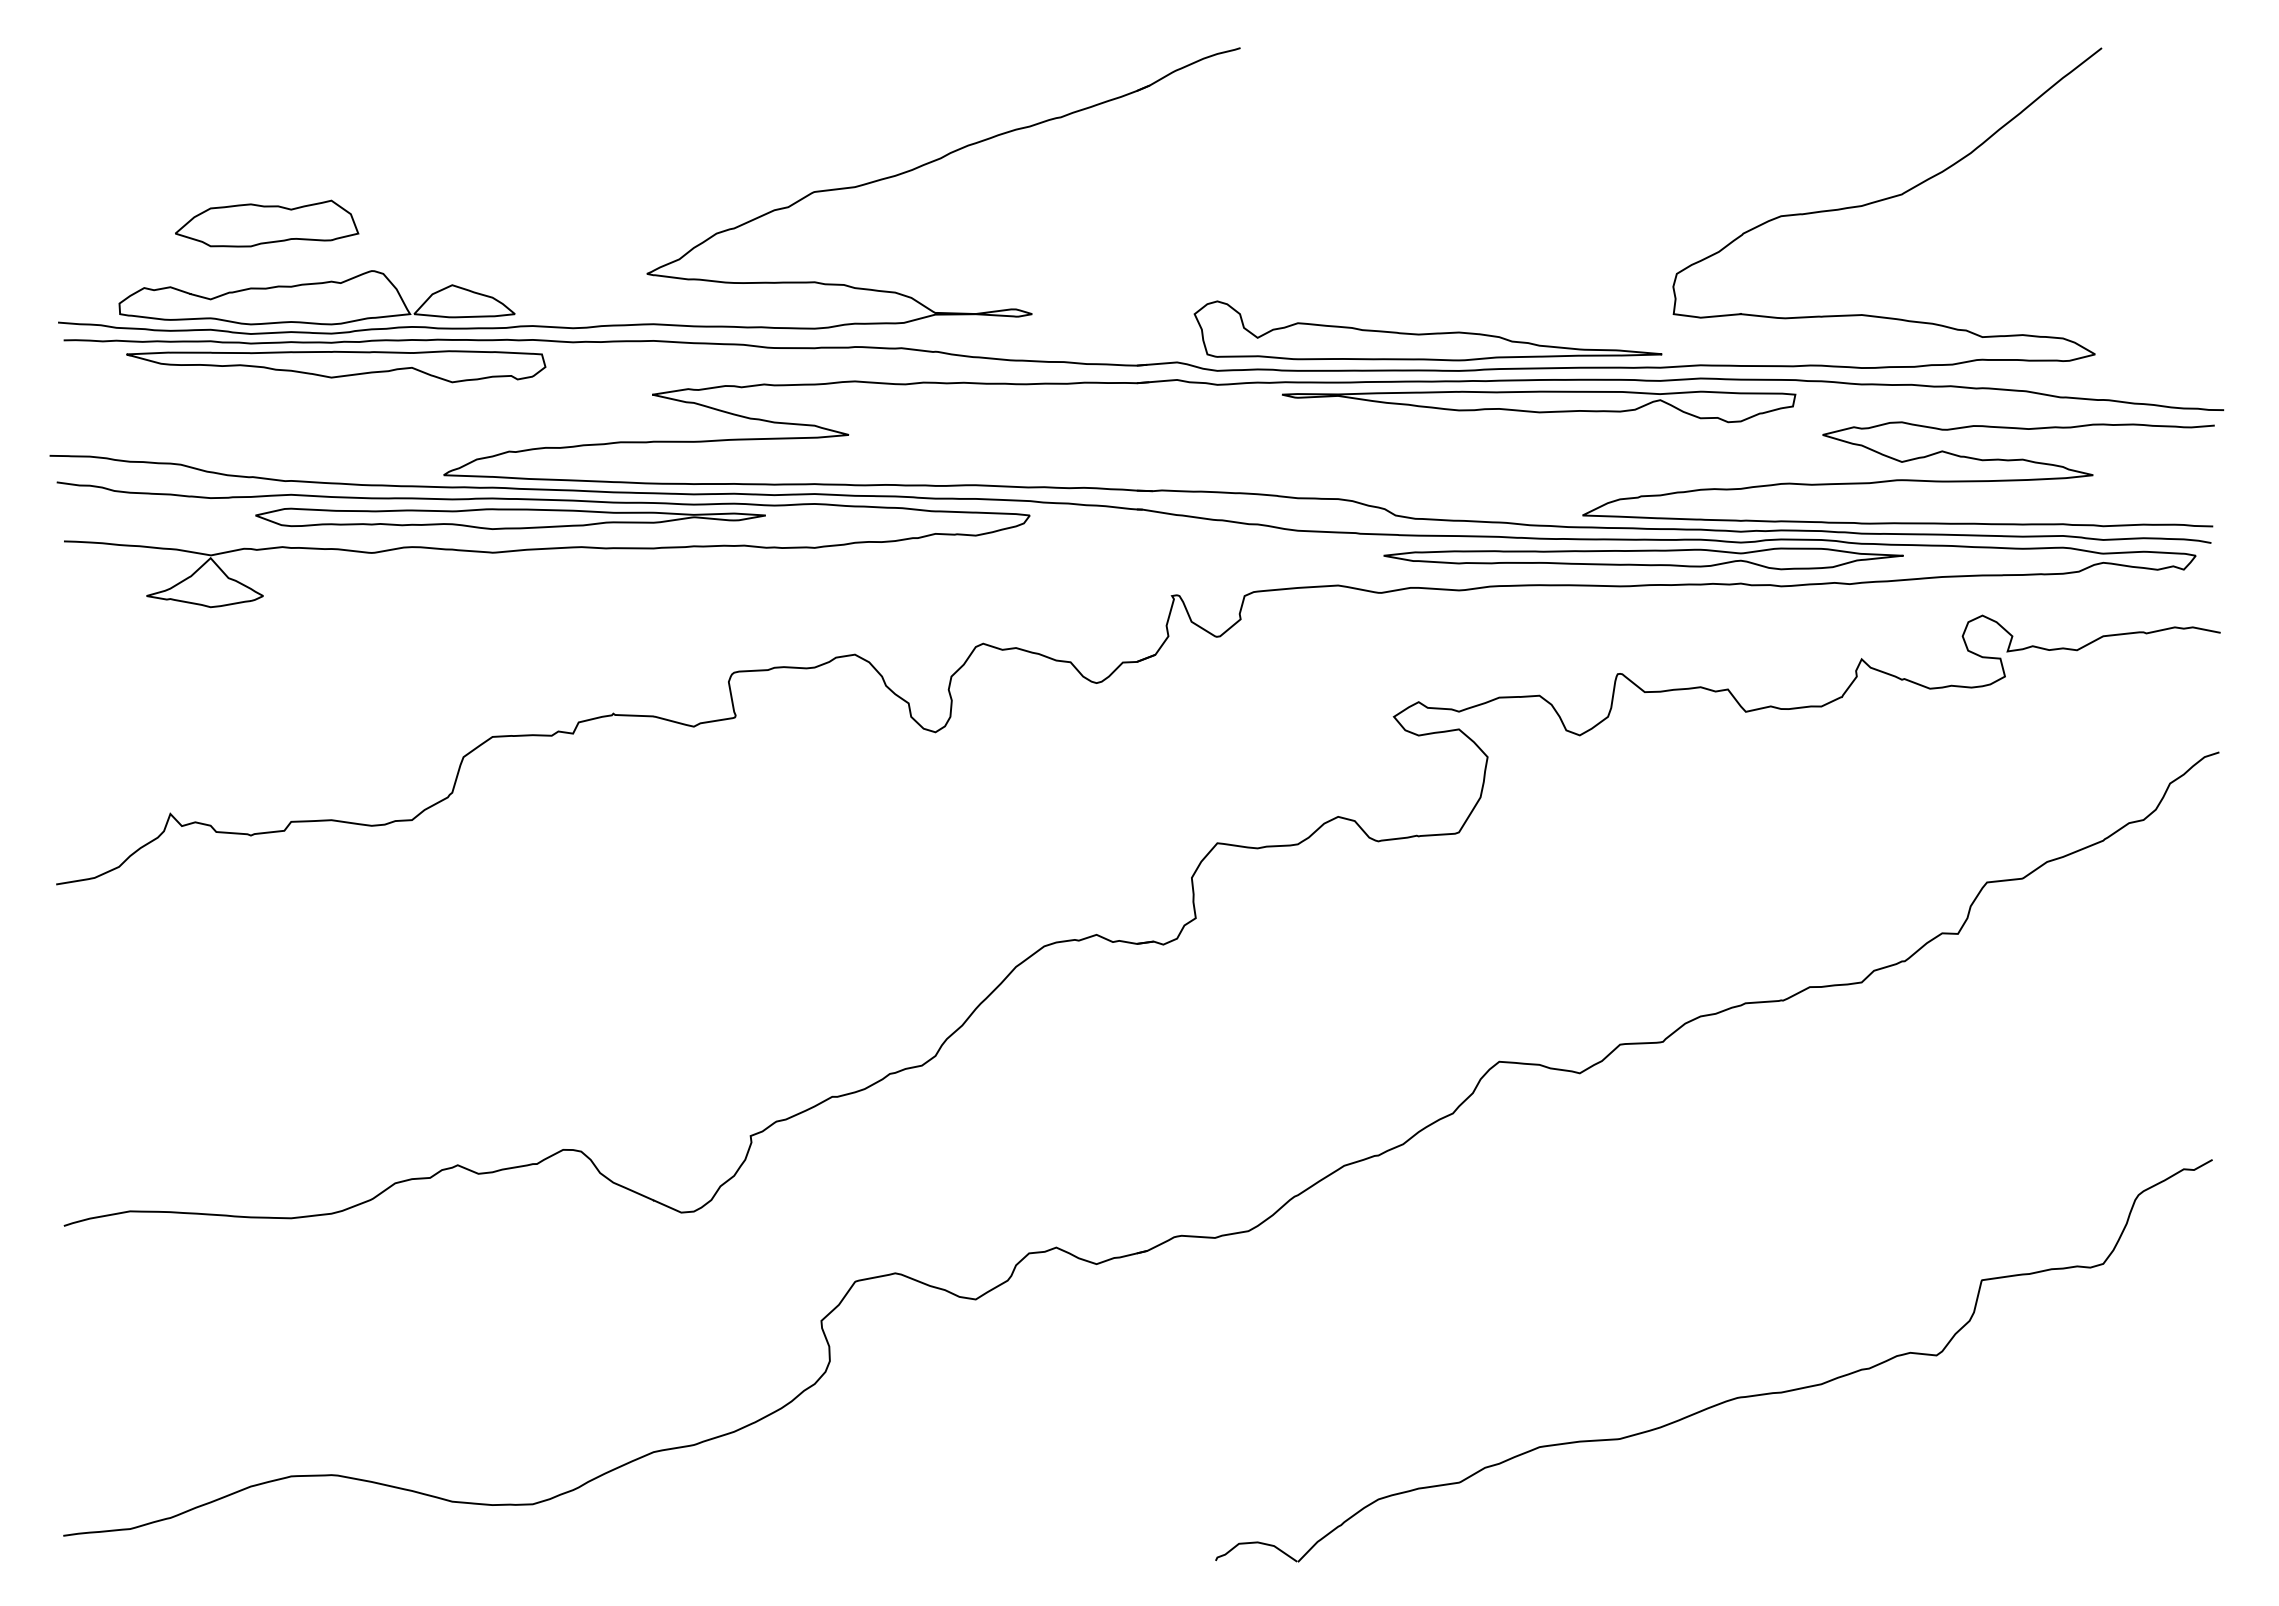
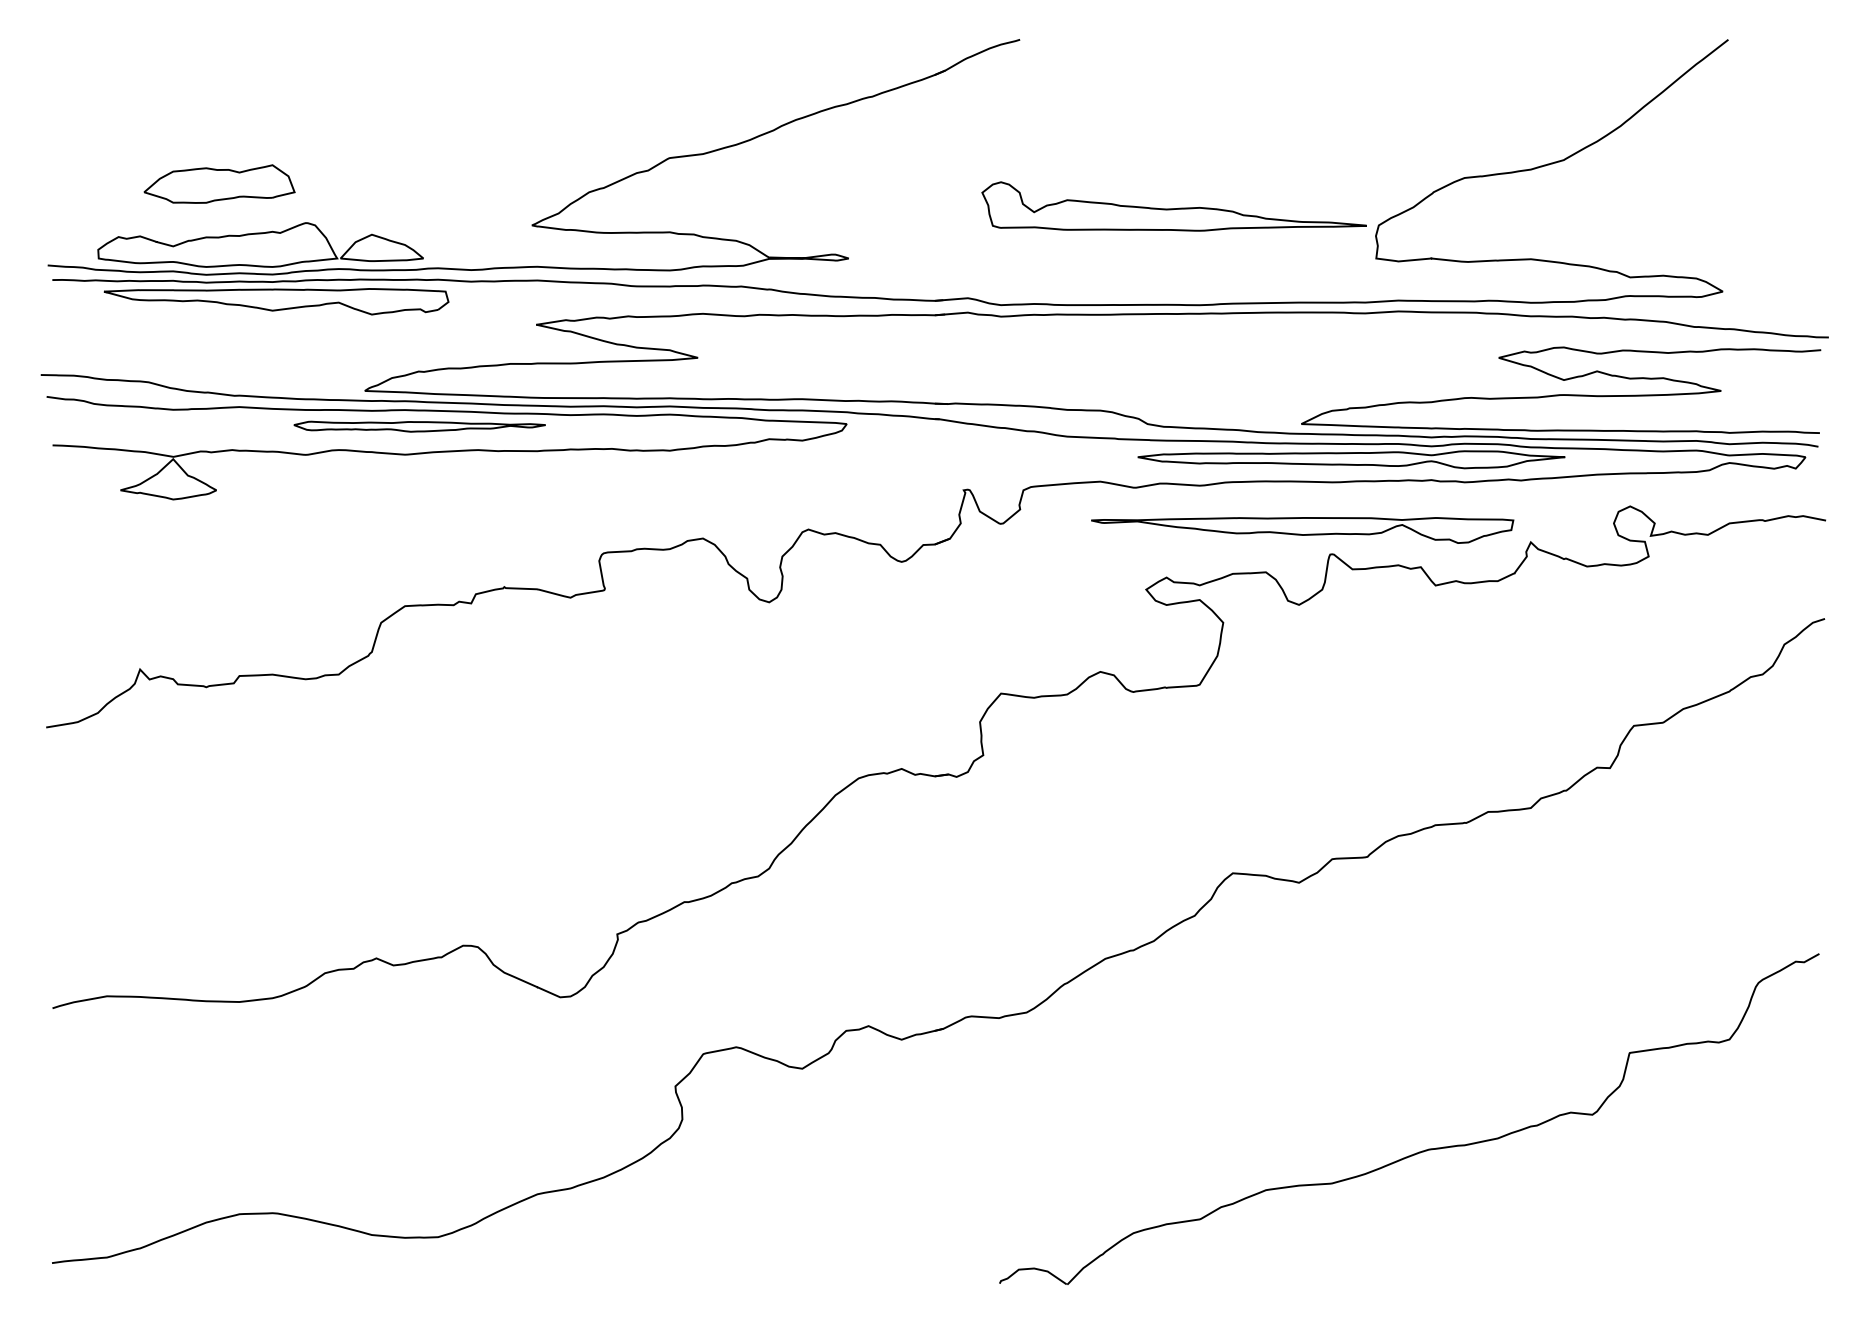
part: (1427, 330) -> (1173, 206), moved
part: (1539, 406) -> (1302, 530), moved
part: (510, 518) -> (419, 426), size x0.6

